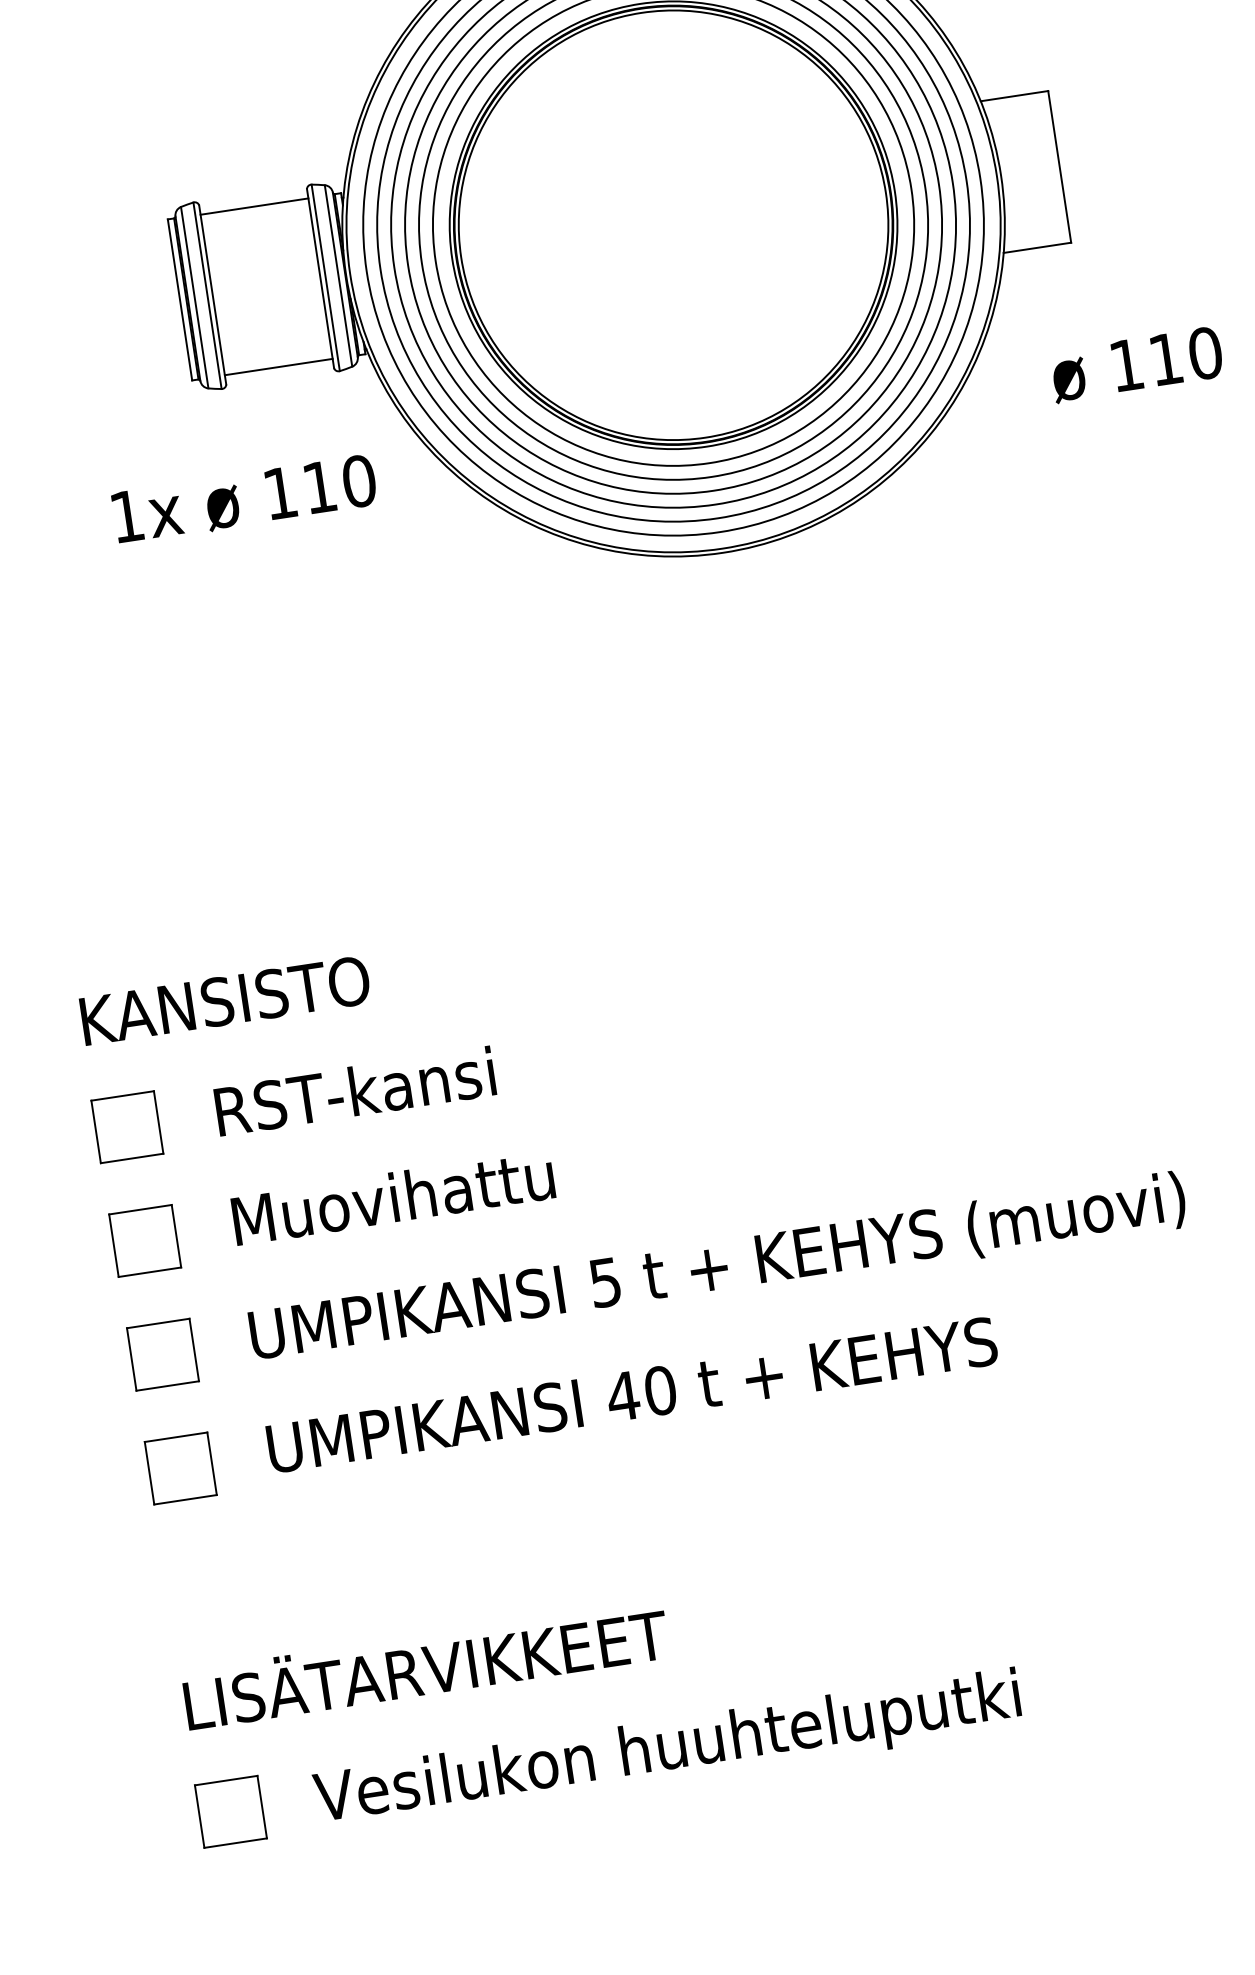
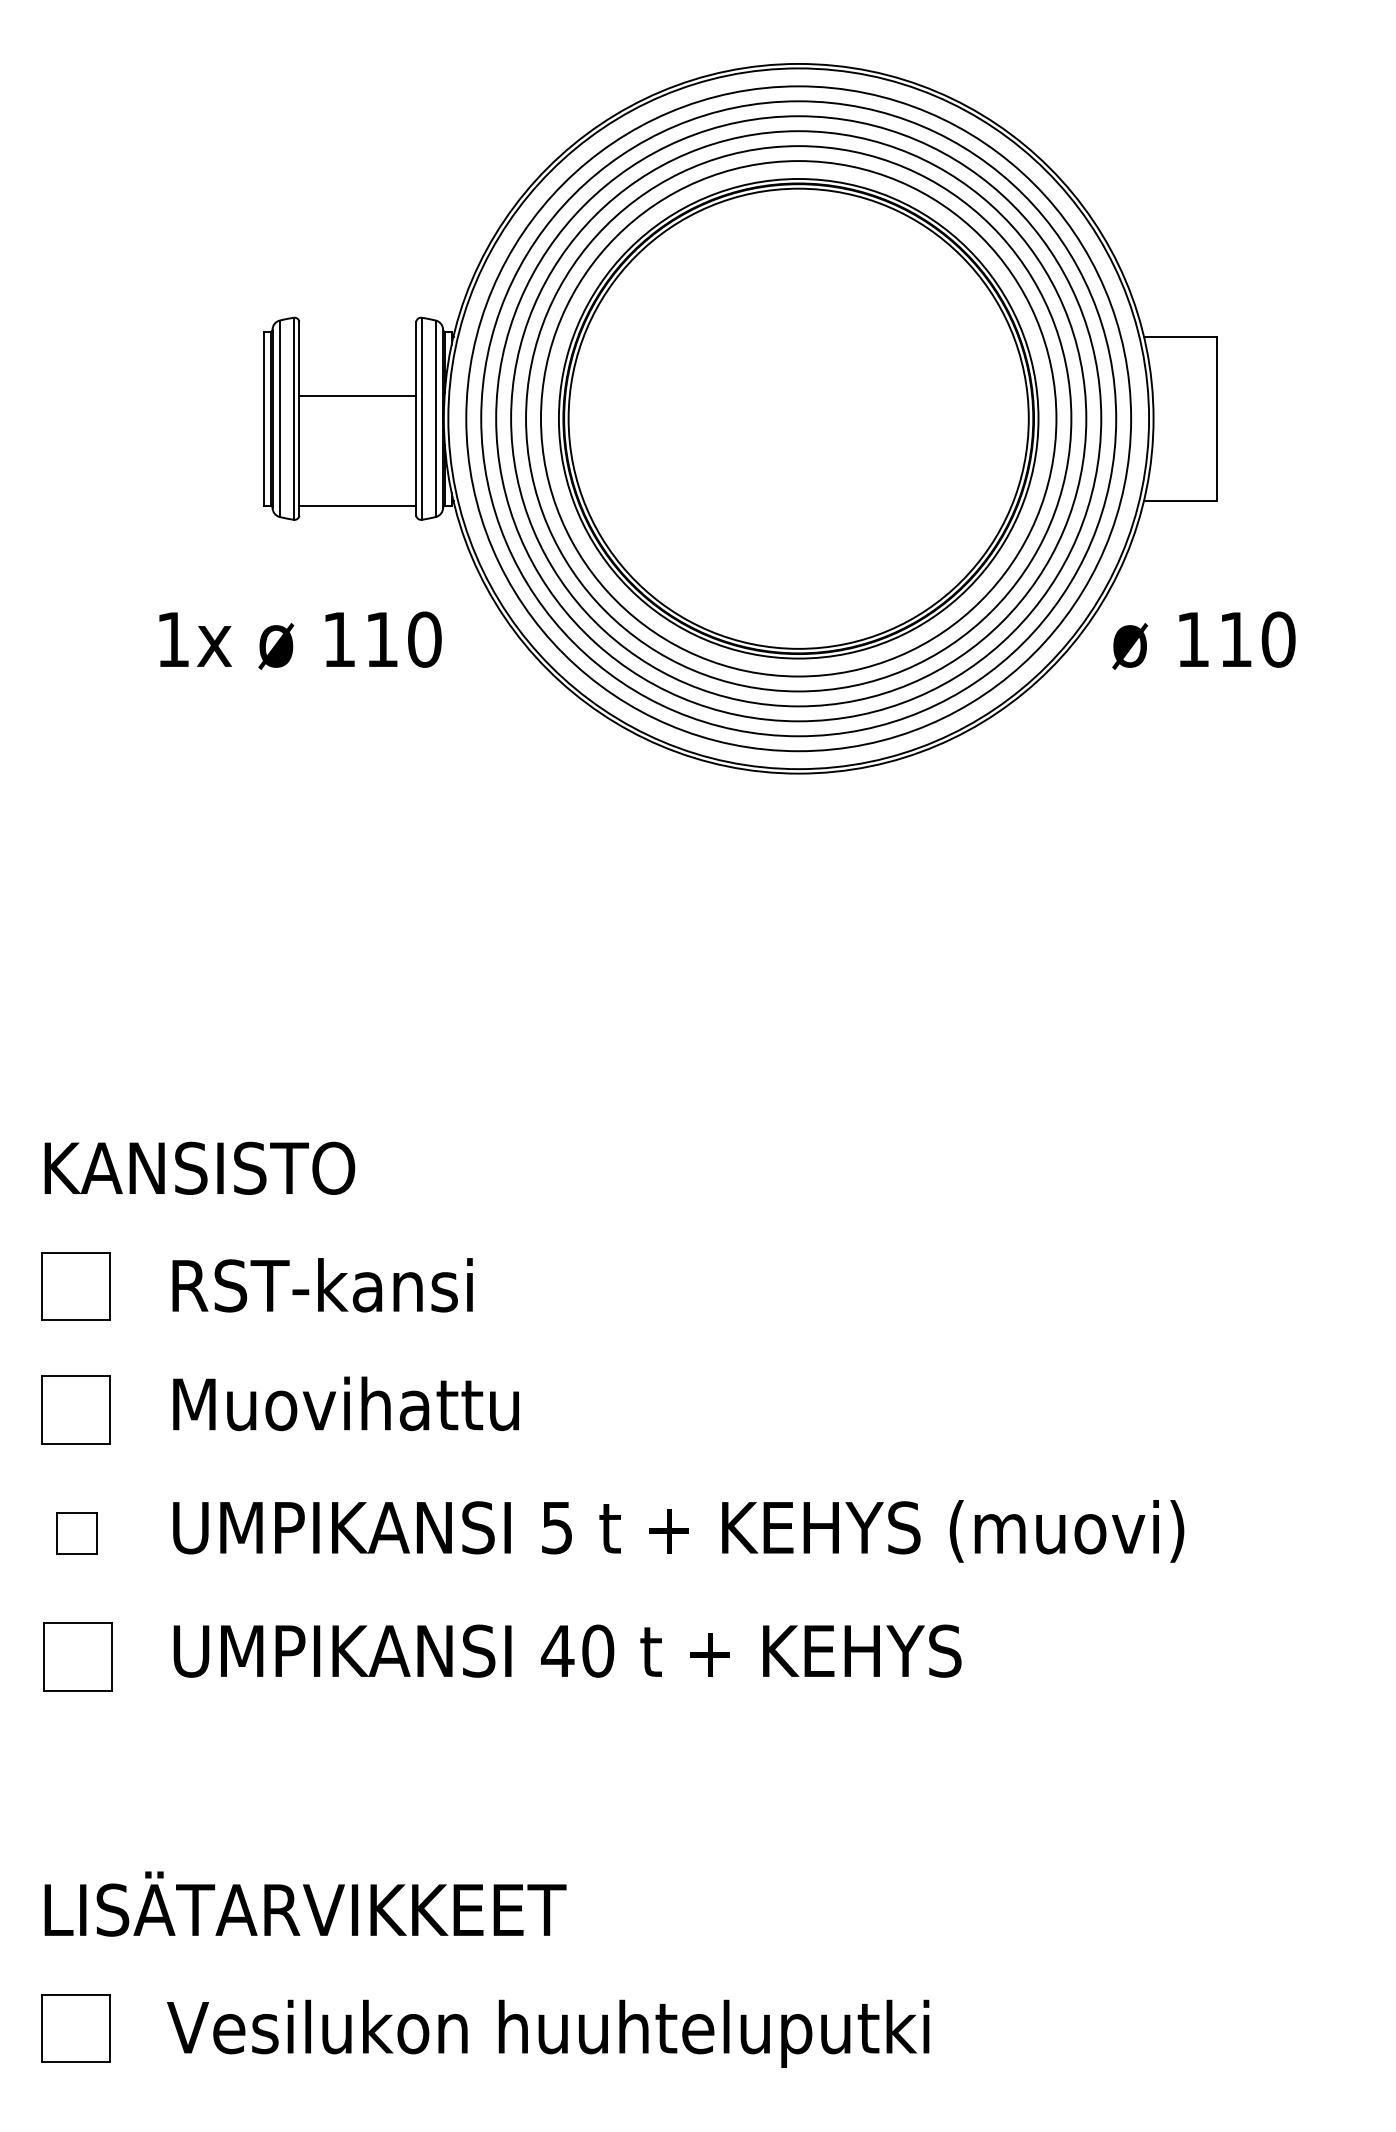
line: (254, 206) -> (357, 395), moved
text: (1136, 364) -> (1203, 640), moved
part: (162, 1354) -> (76, 1532), size x0.6

